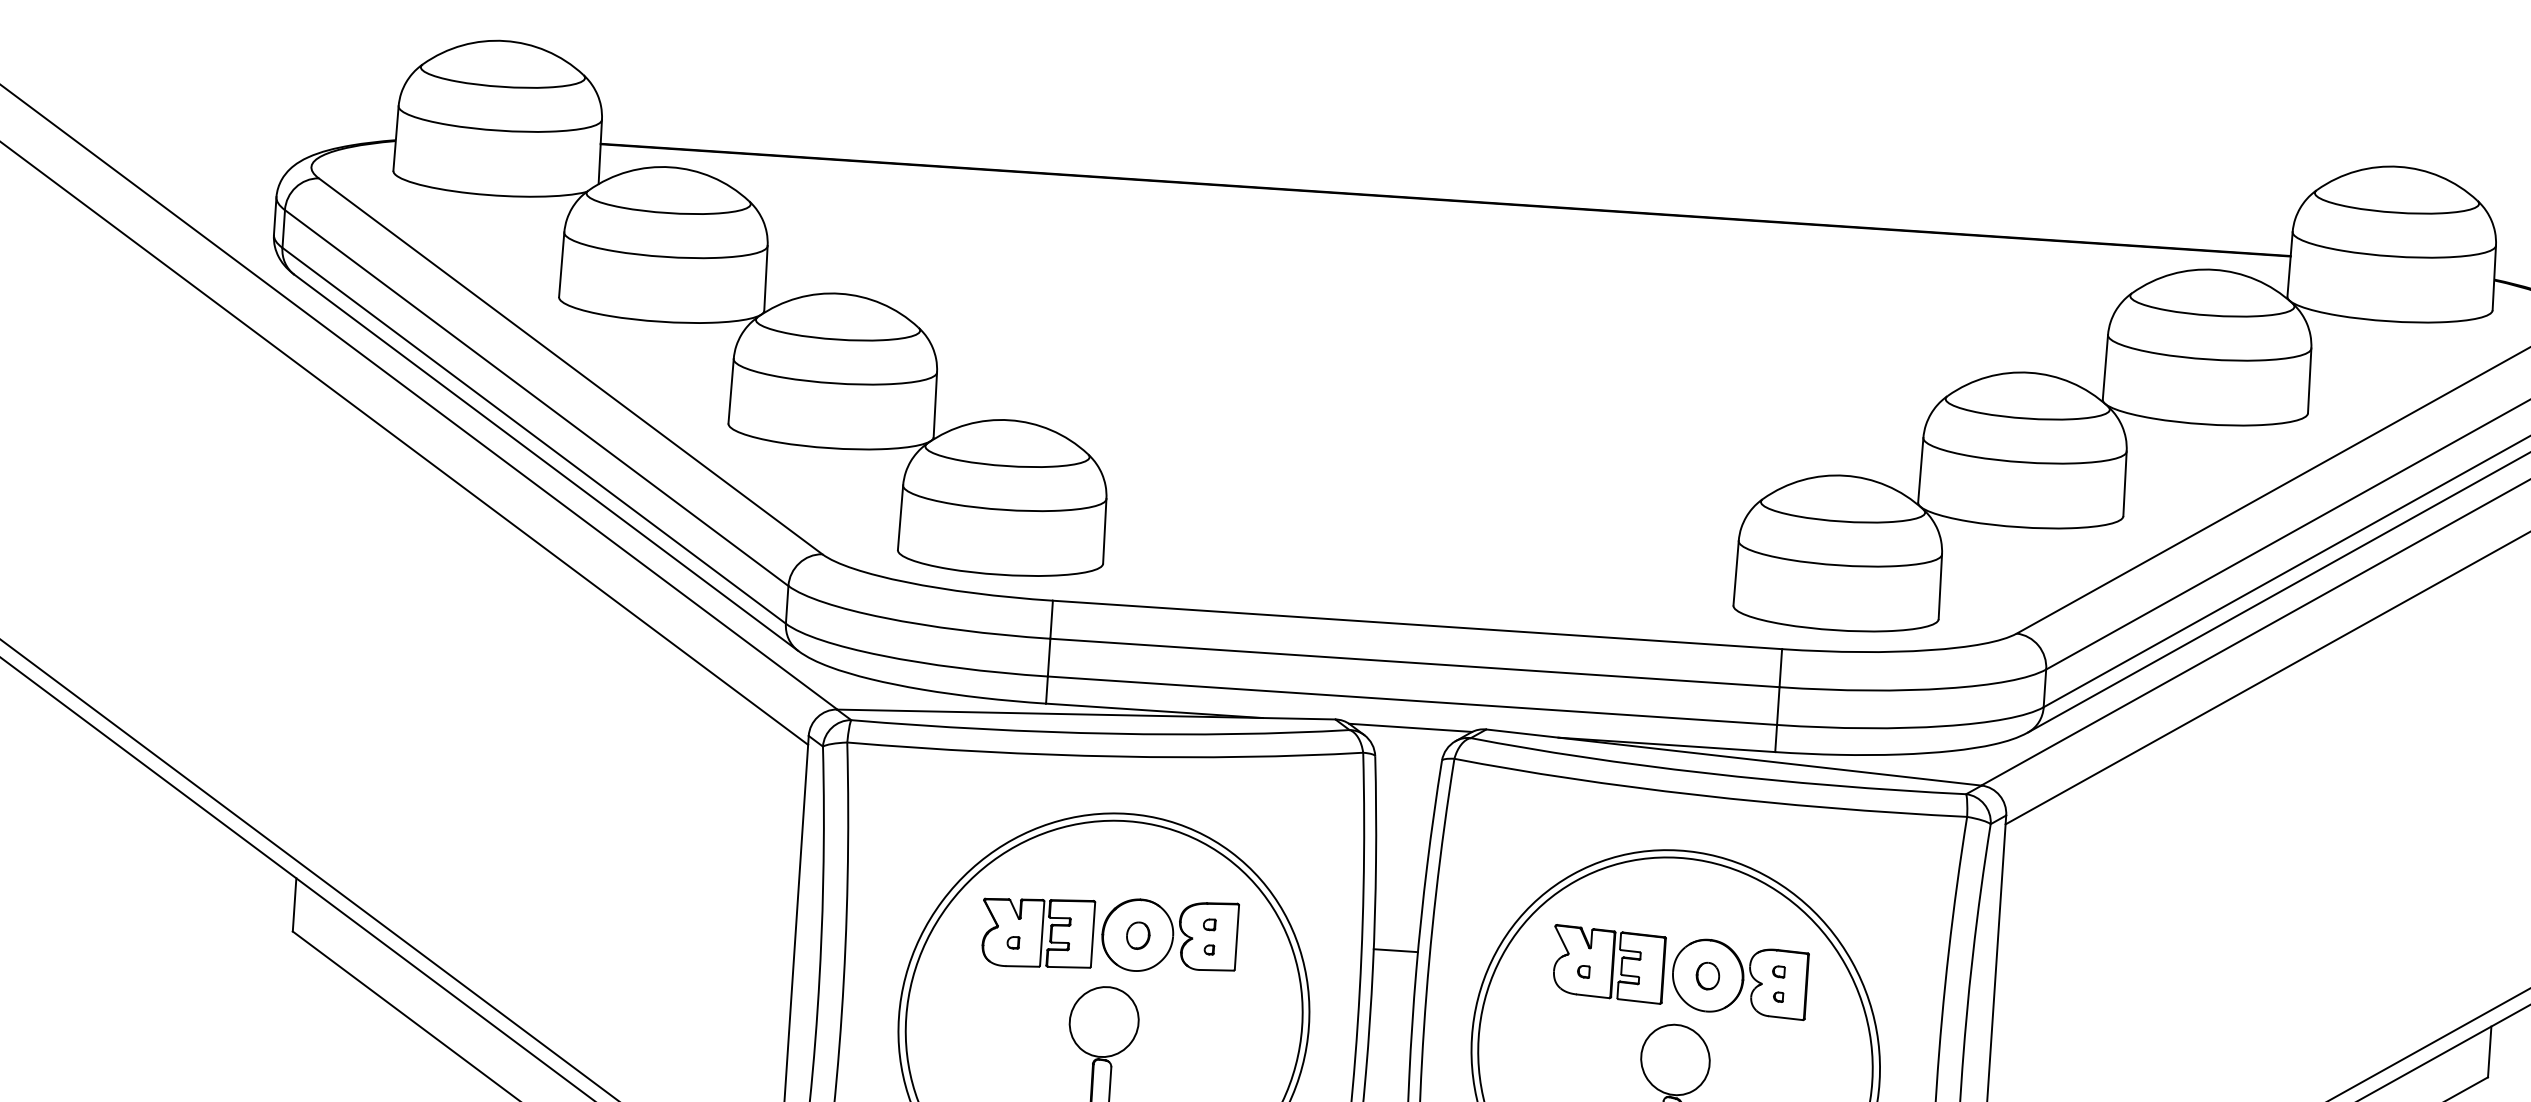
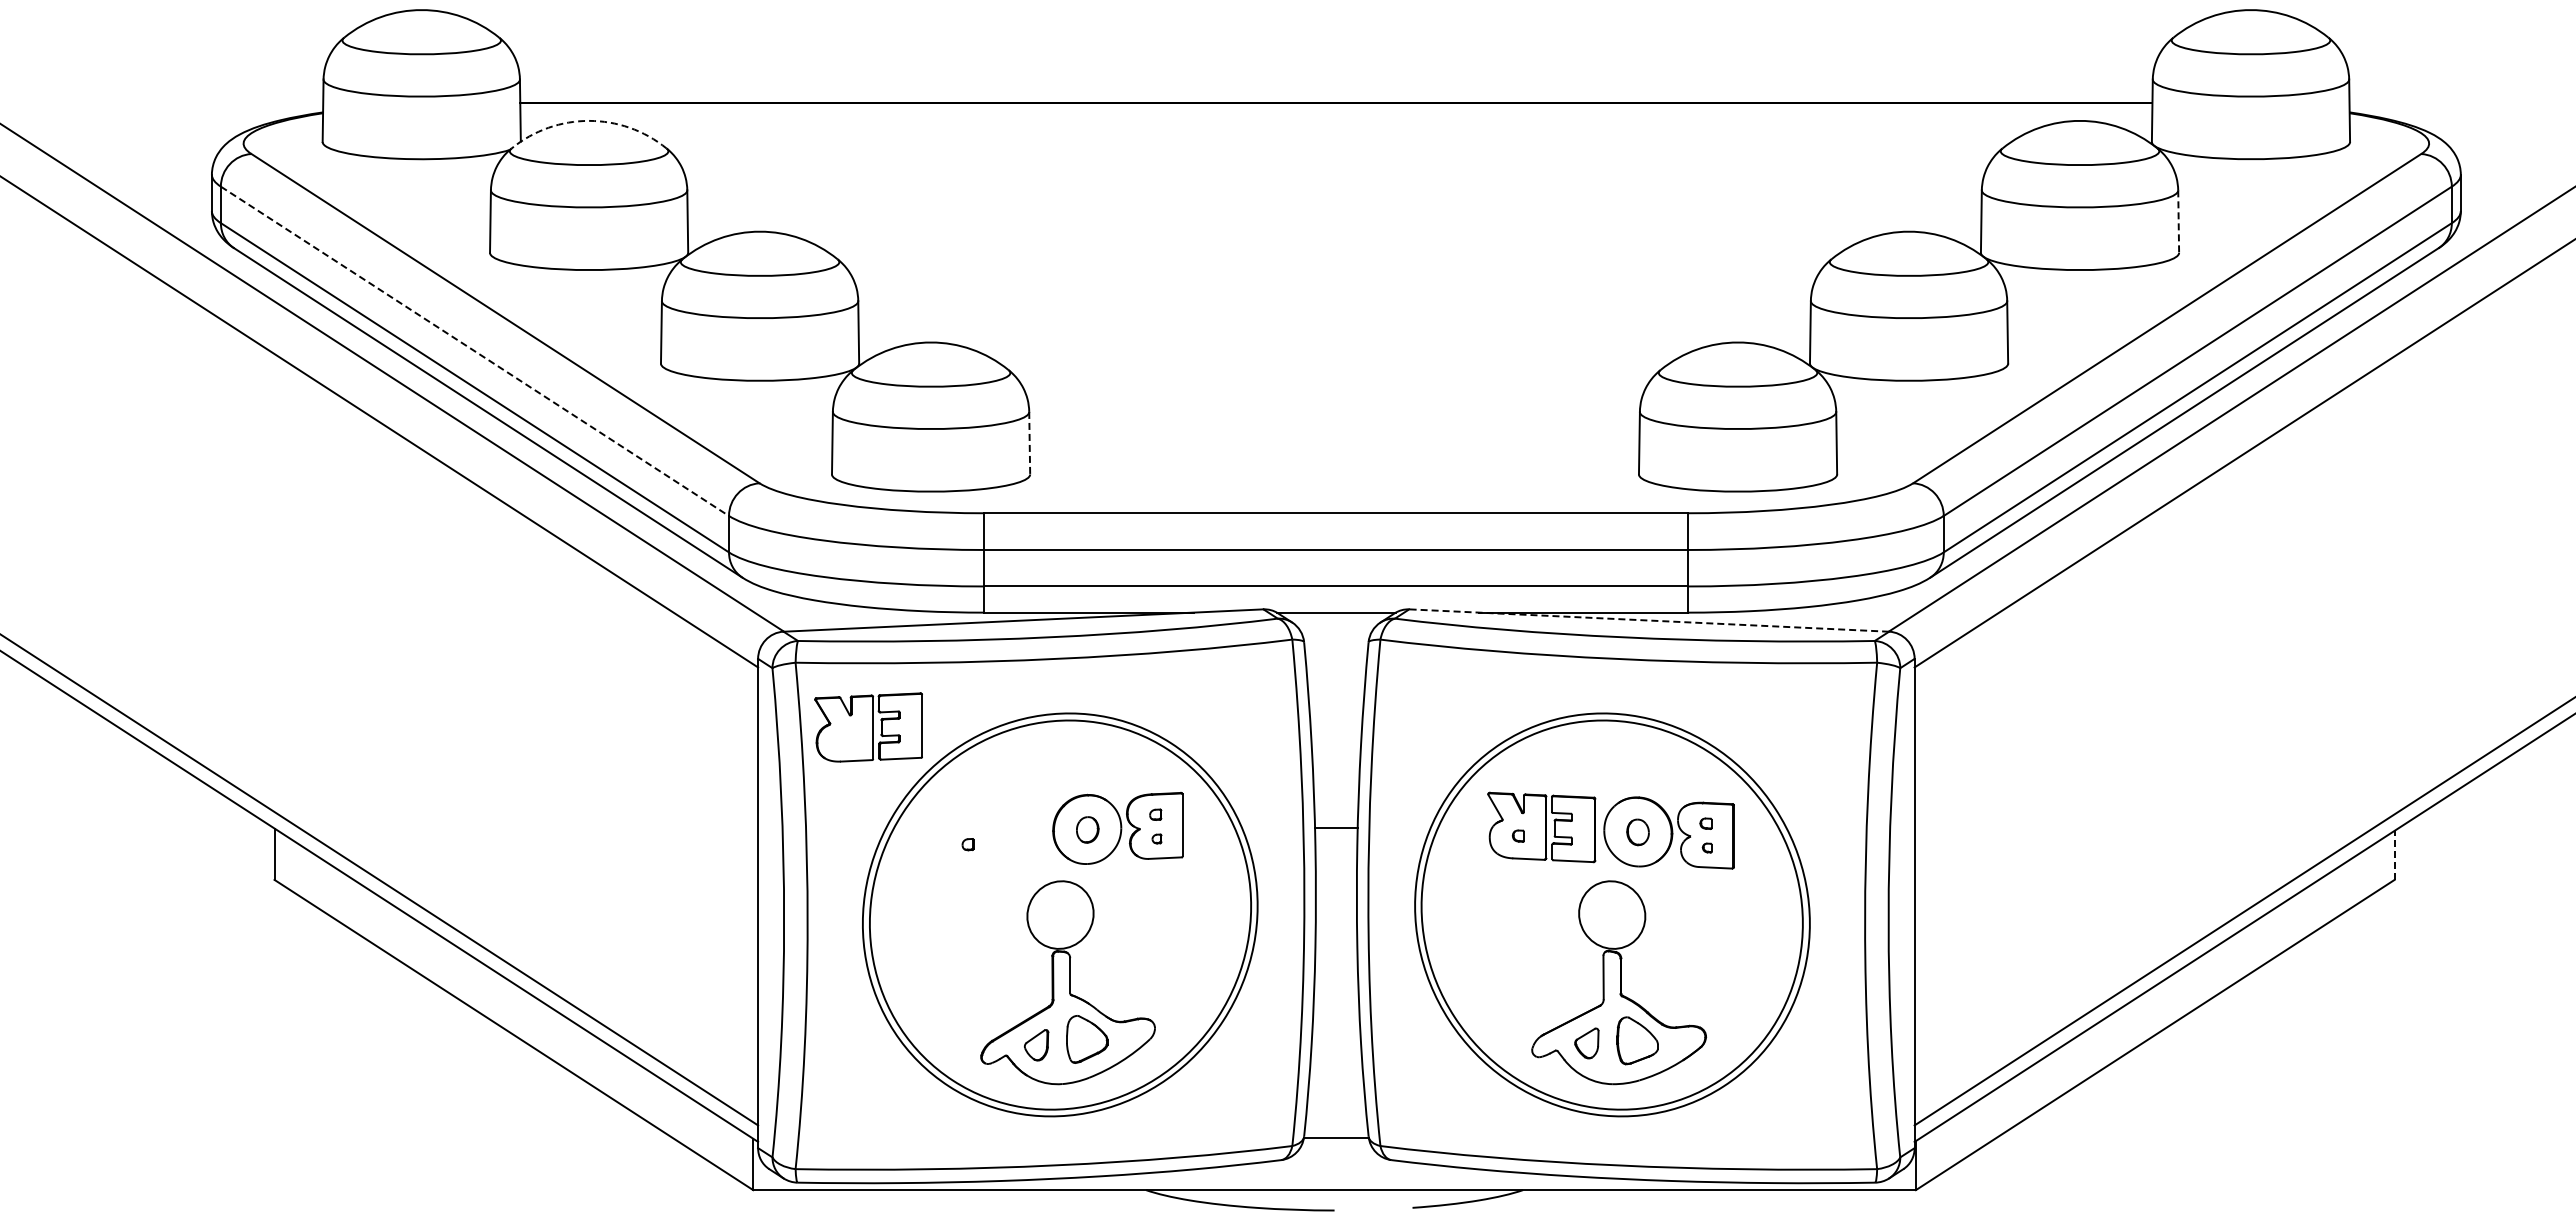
arc: (671, 166) -> (589, 120), solid -> dashed
line: (2309, 381) -> (2178, 222), solid -> dashed
line: (536, 398) -> (474, 351), solid -> dashed
line: (1104, 531) -> (1029, 443), solid -> dashed
line: (1733, 757) -> (1648, 620), solid -> dashed
part: (1037, 932) -> (868, 727), moved
line: (2489, 1052) -> (2394, 855), solid -> dashed

